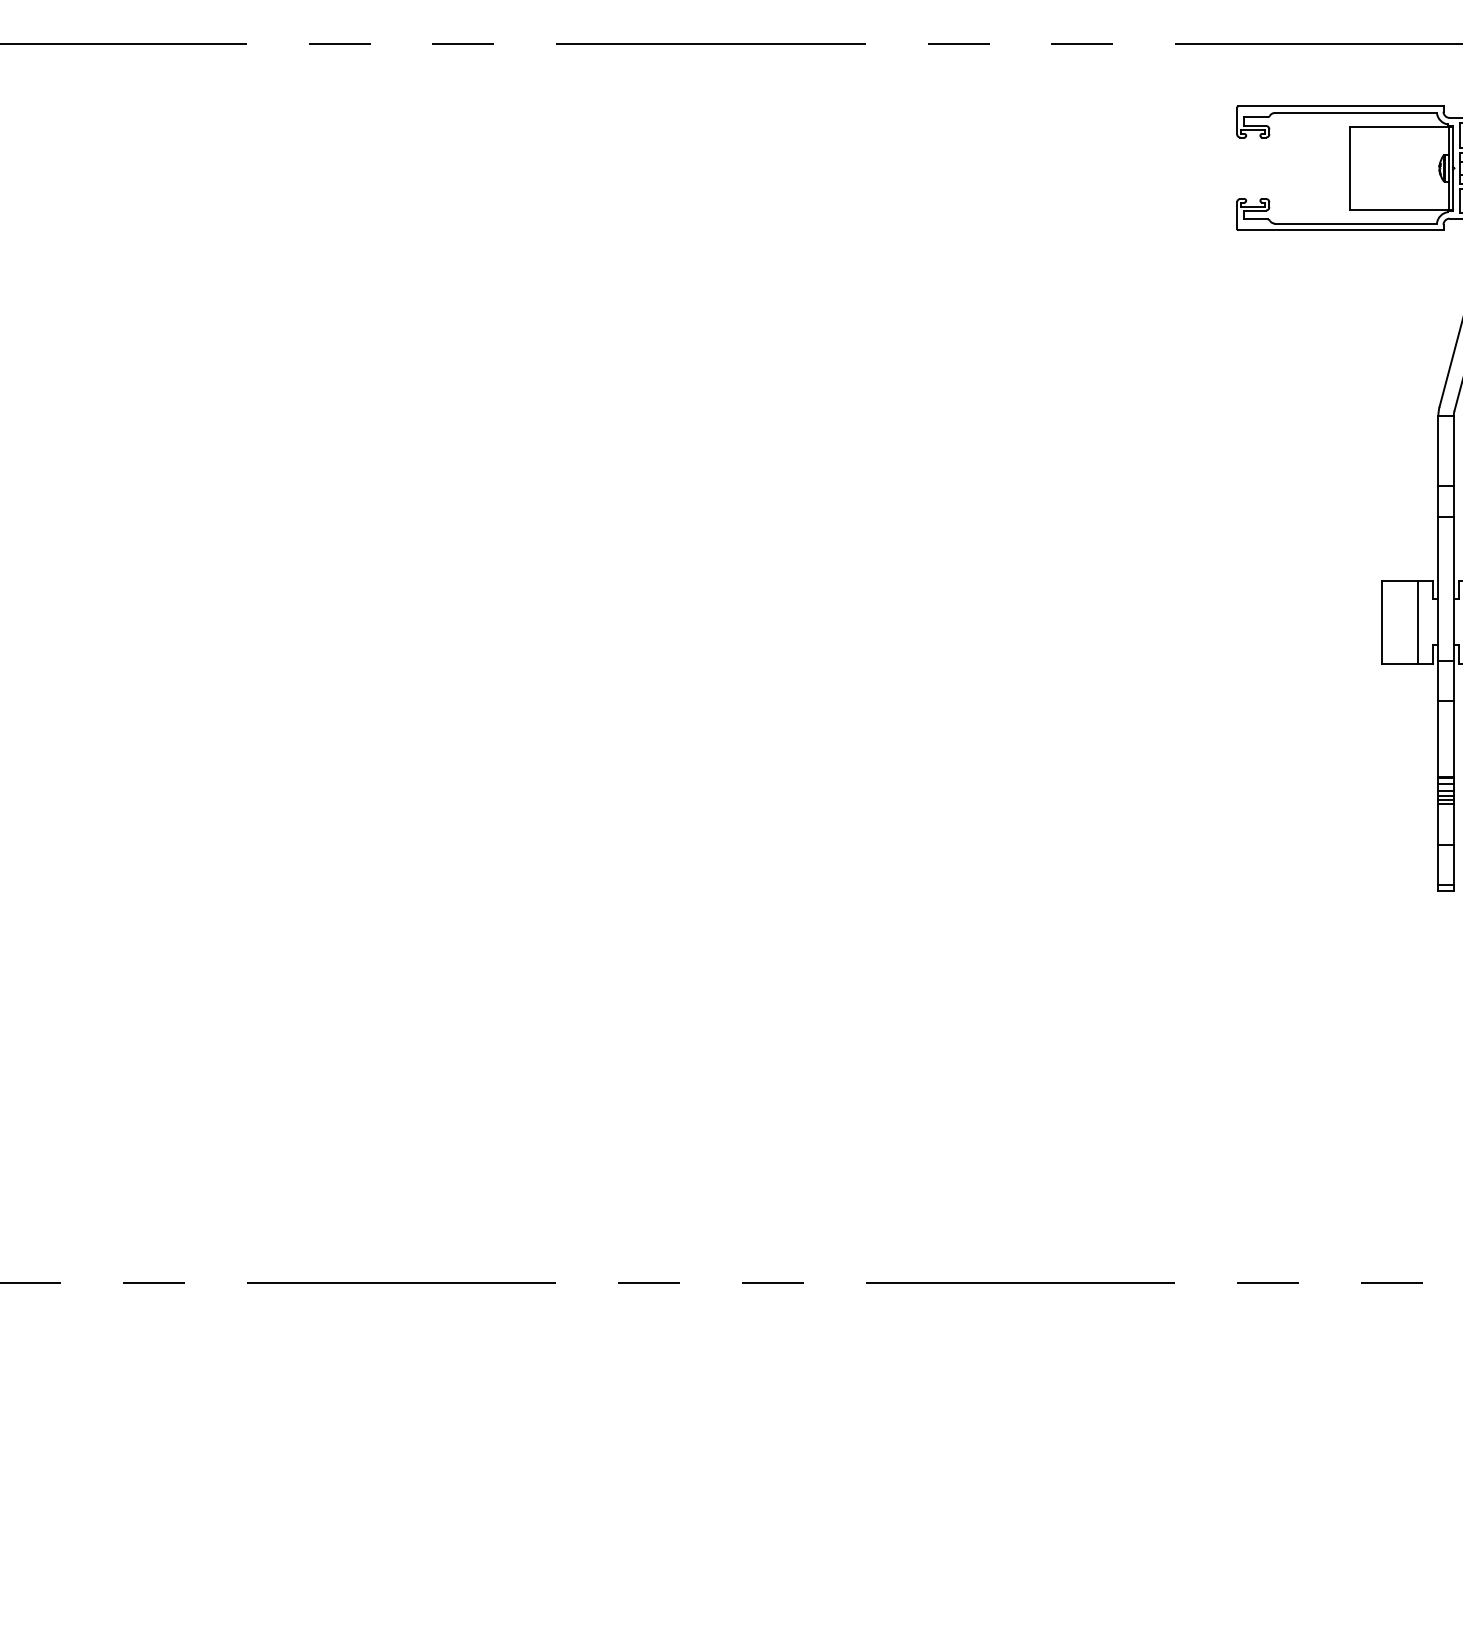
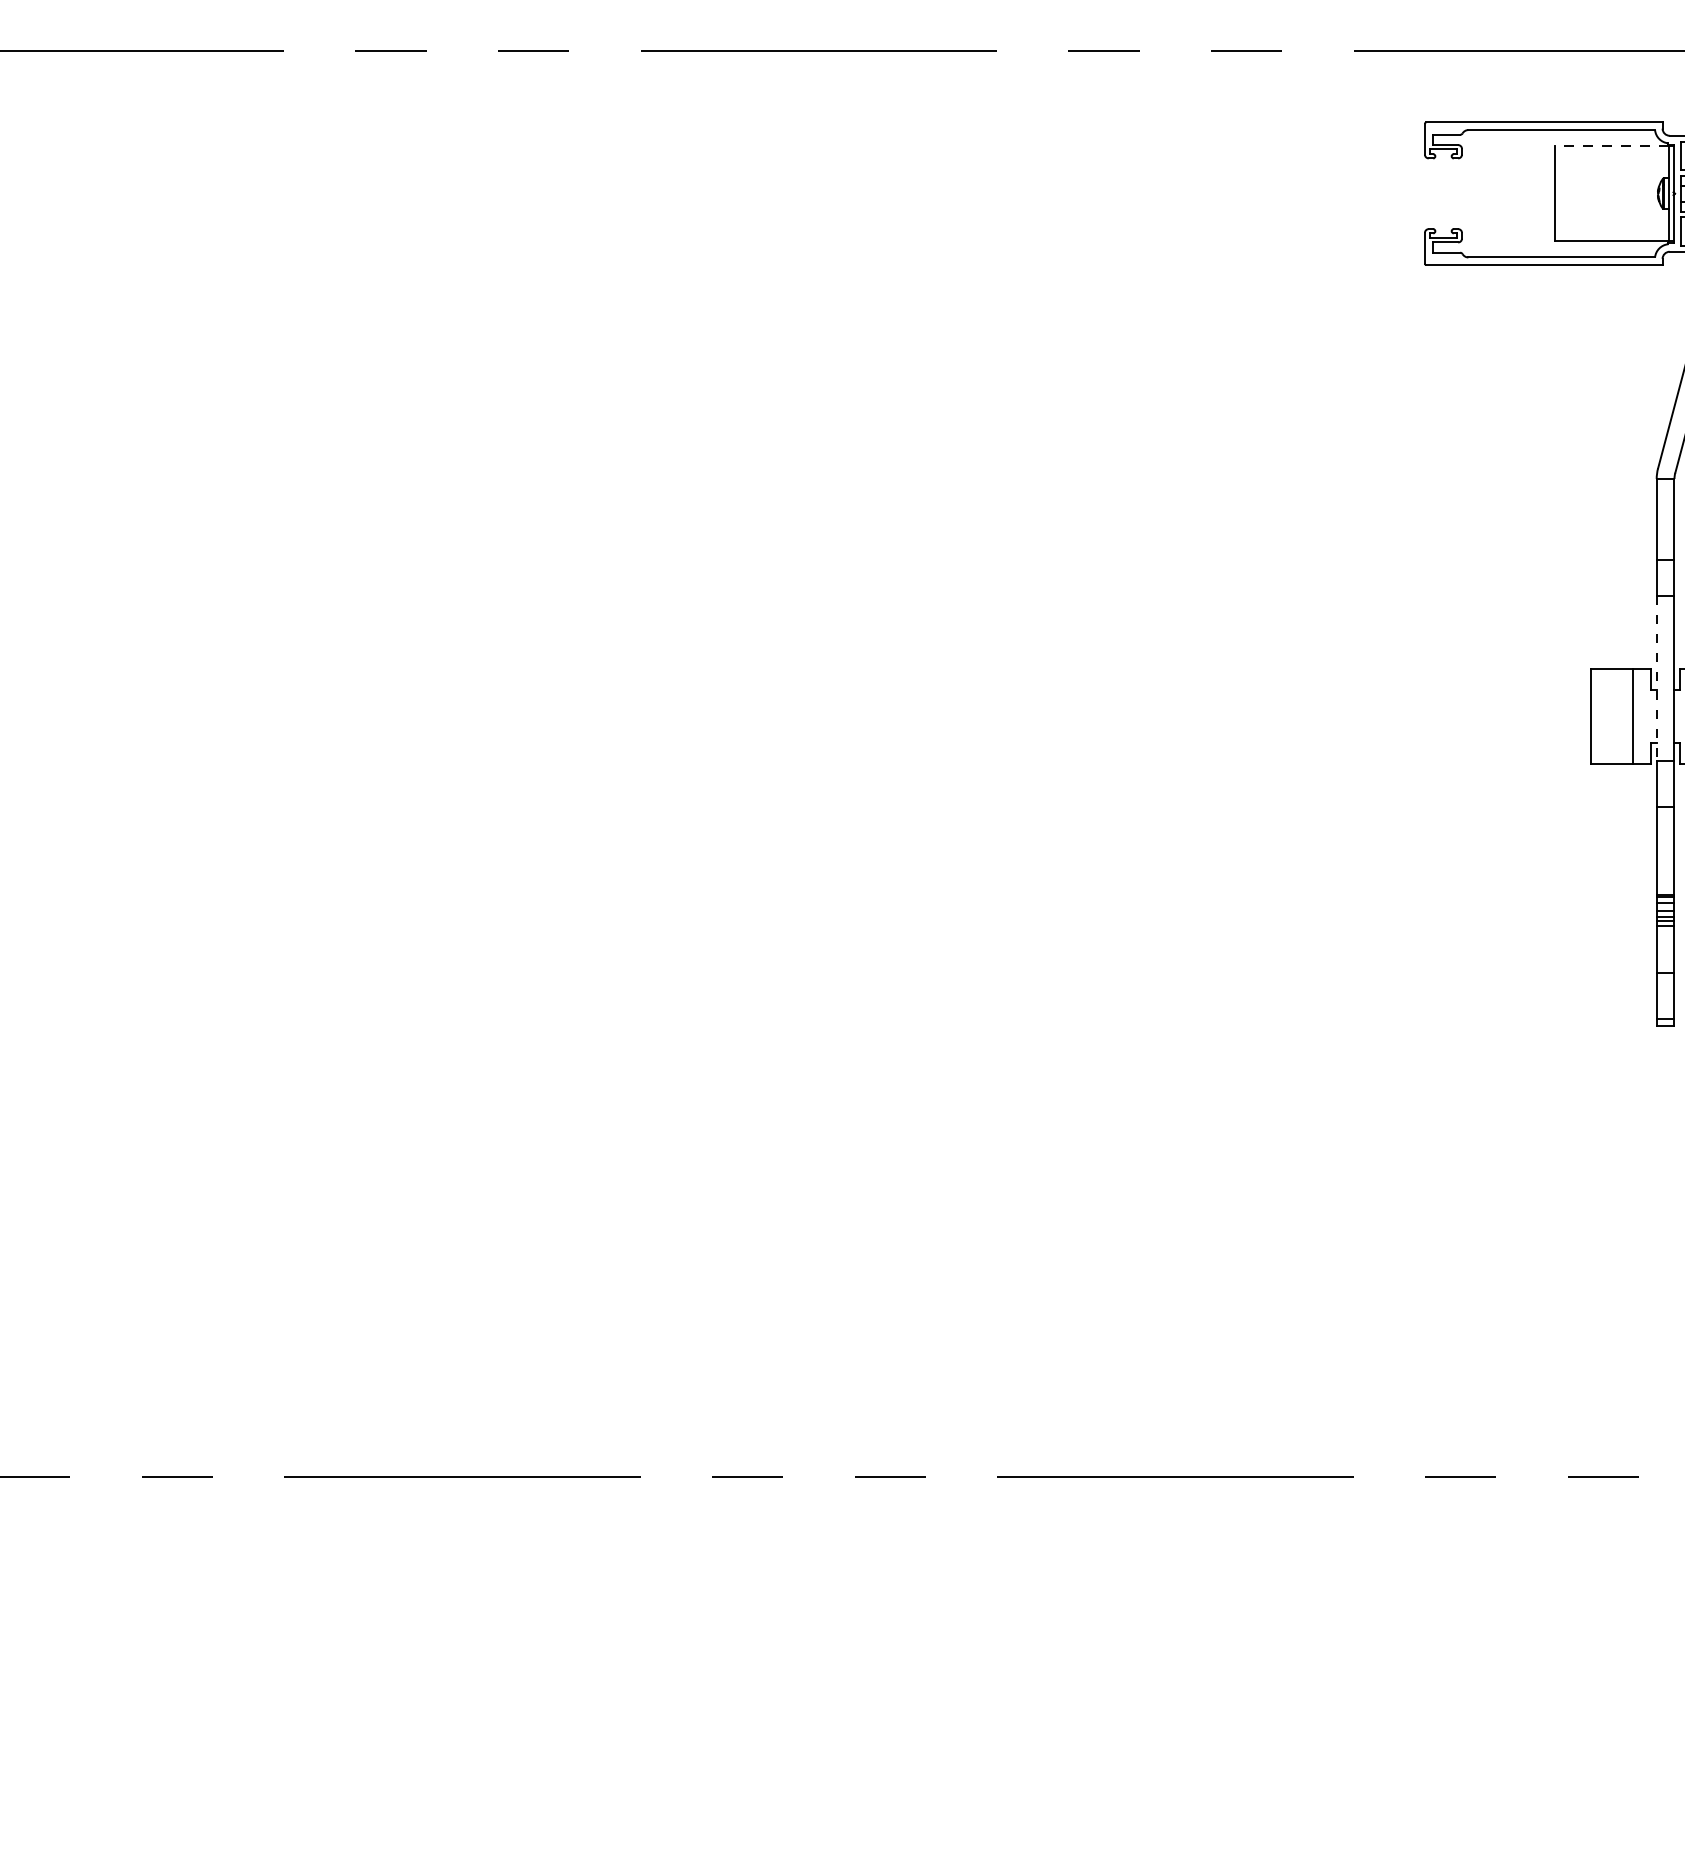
line: (1399, 127) -> (1611, 146), solid -> dashed
line: (1438, 588) -> (1656, 677), solid -> dashed

